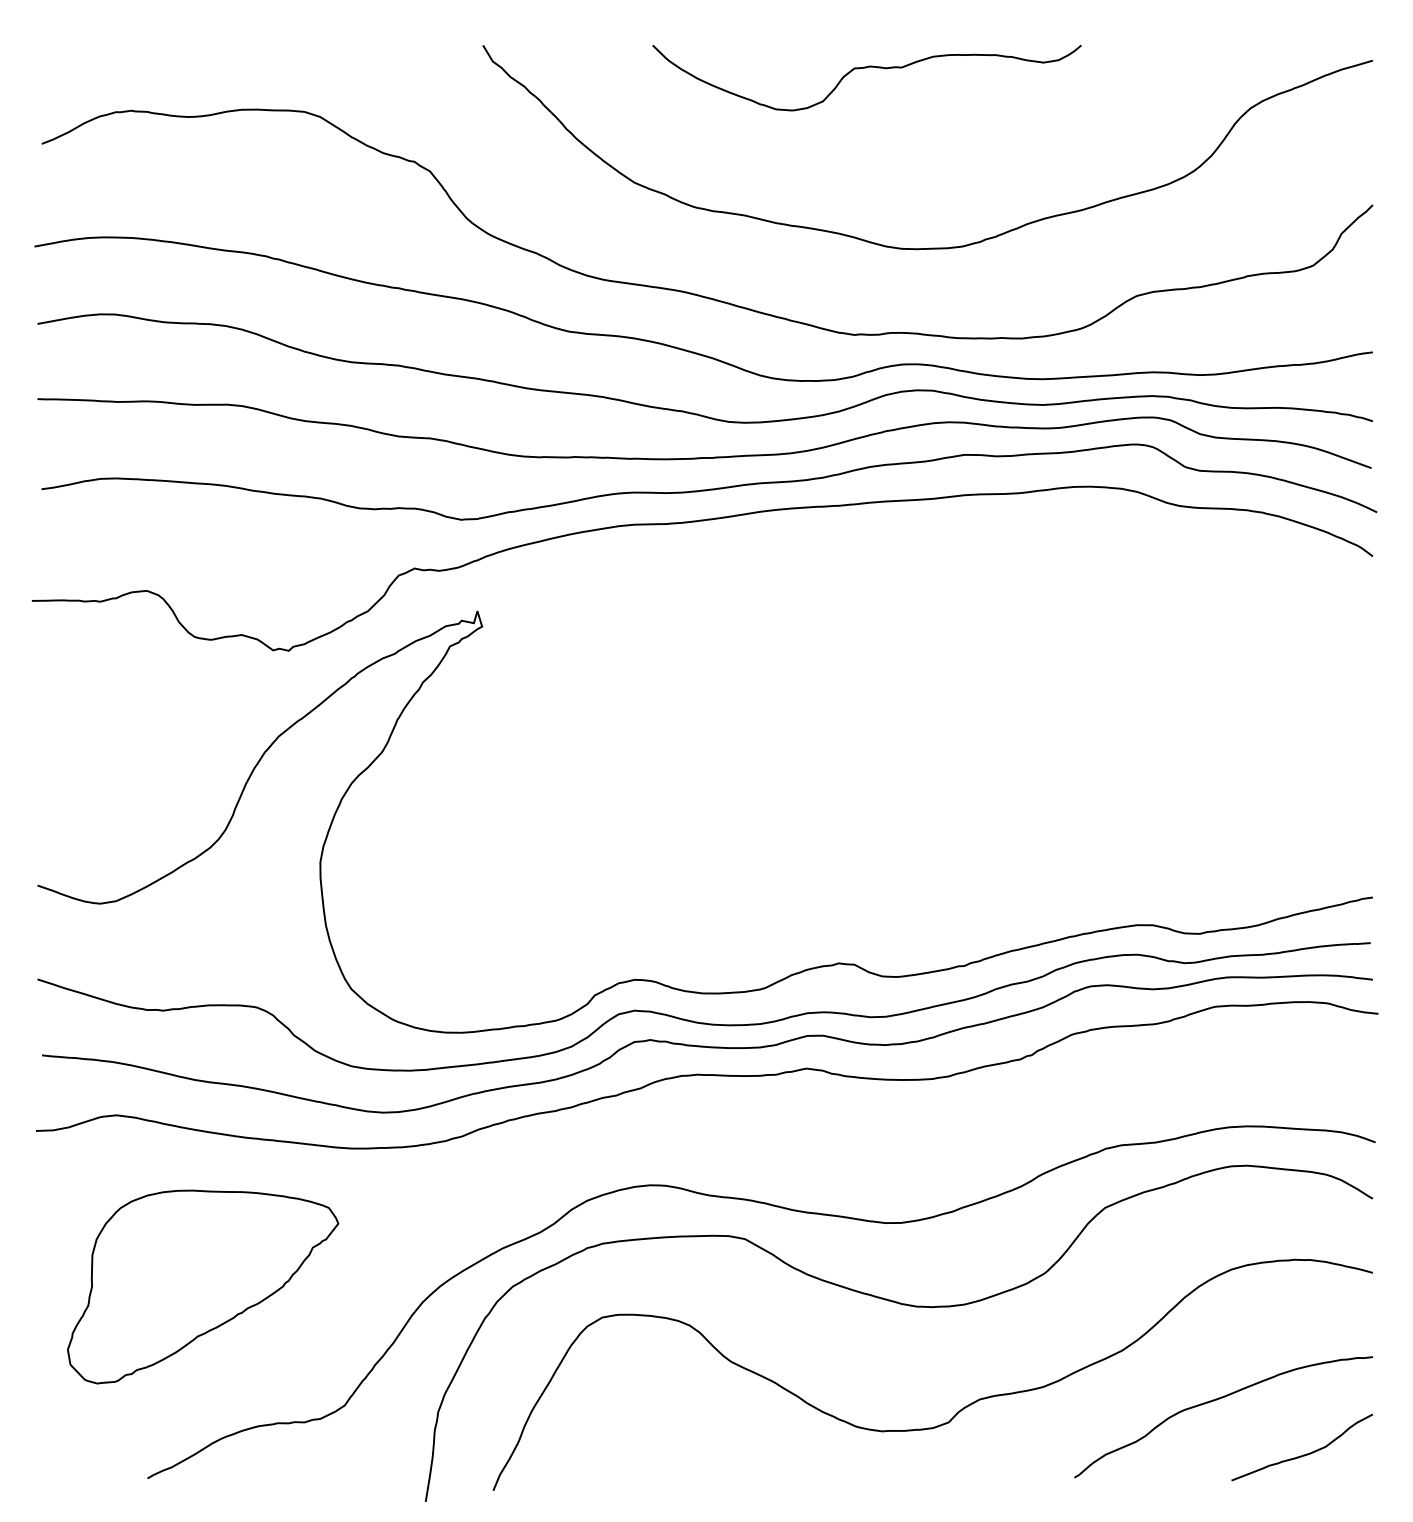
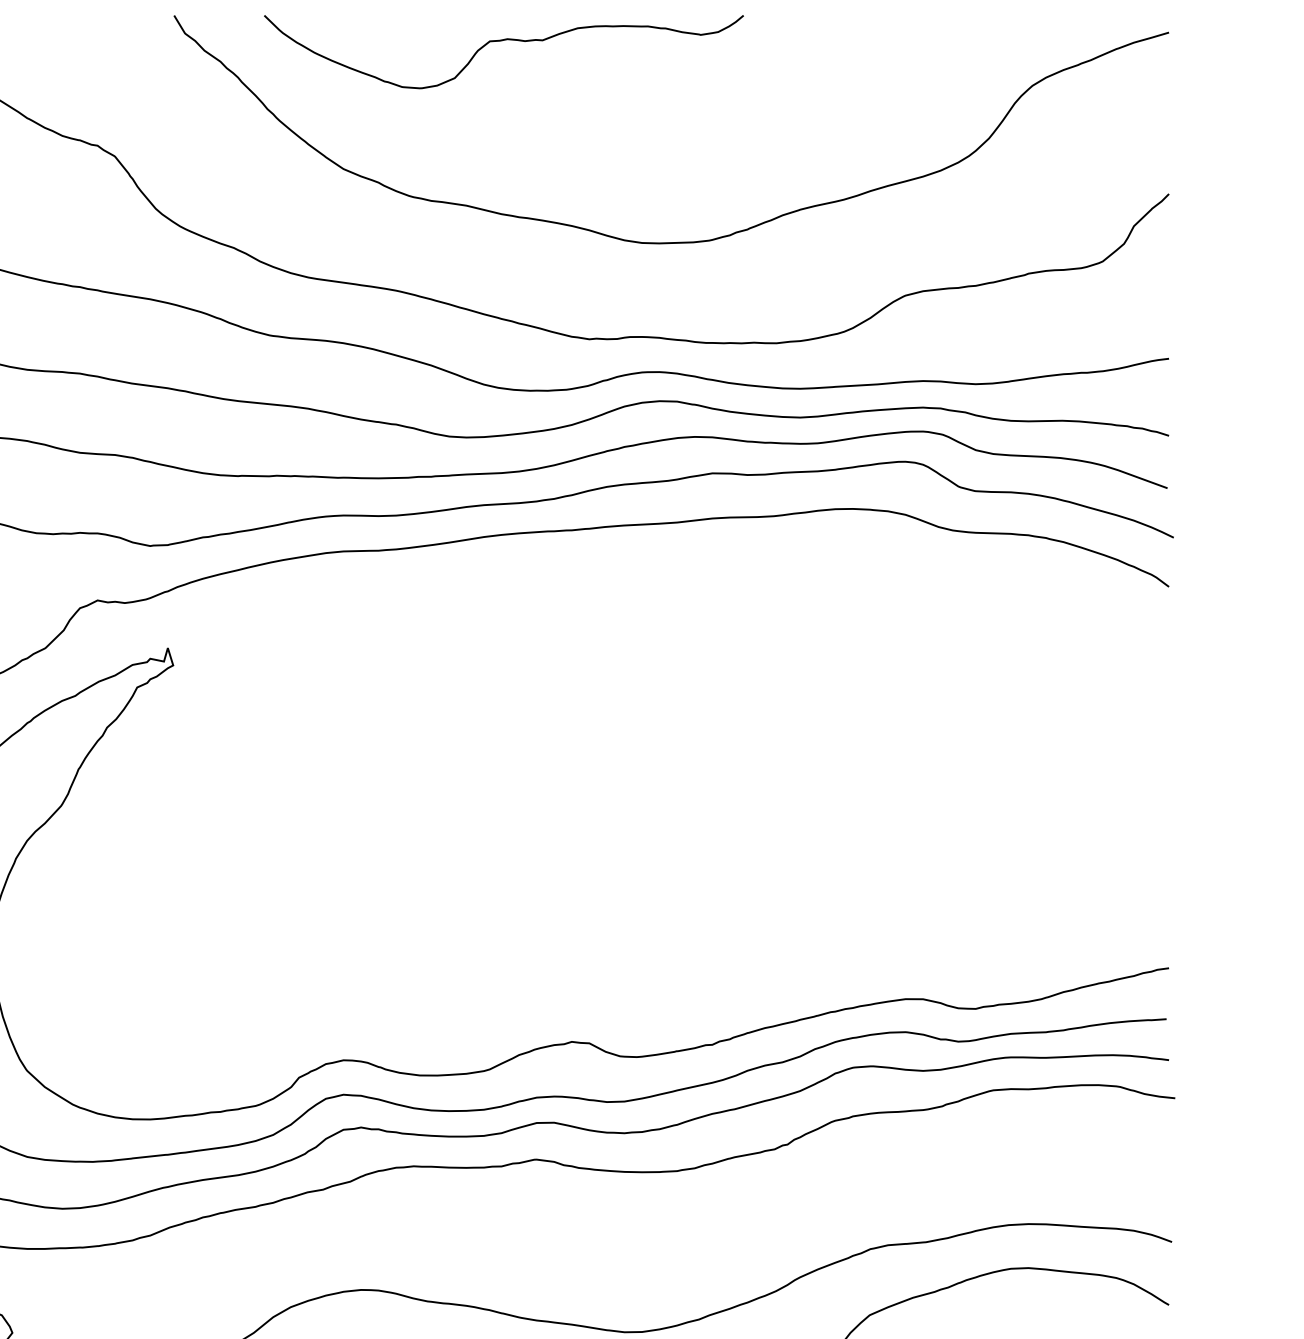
curve: (866, 68) -> (503, 41), moved

